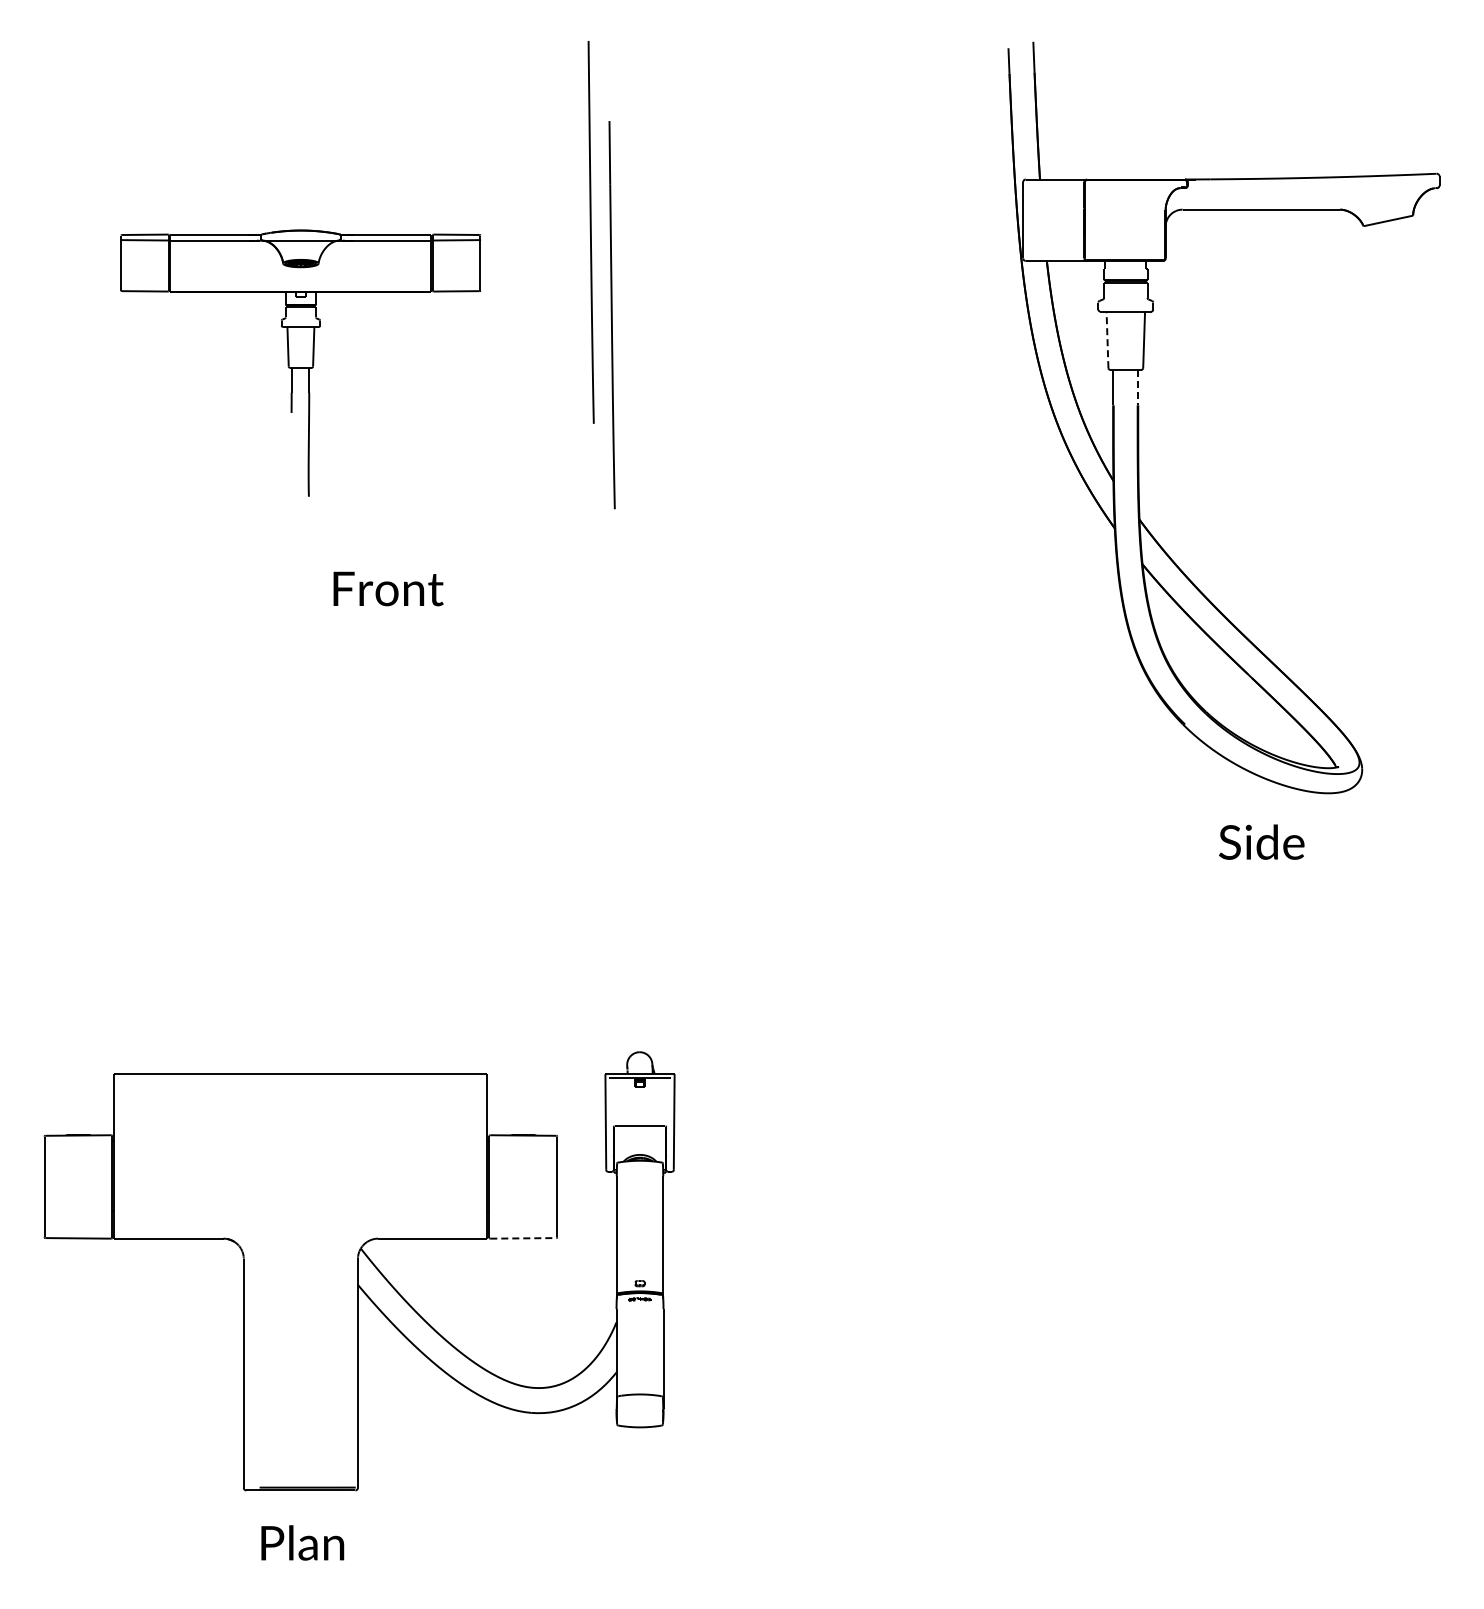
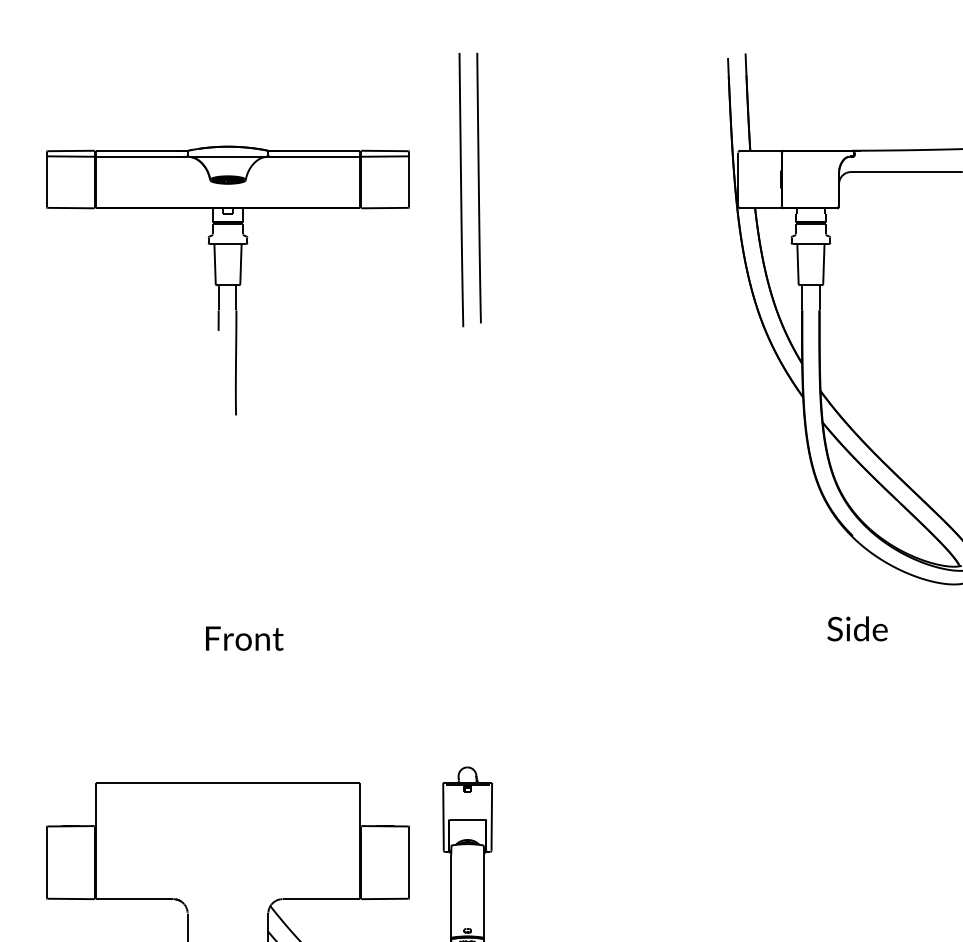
line: (590, 232) -> (478, 188), moved
line: (611, 315) -> (460, 190), moved
line: (1107, 339) -> (797, 263), dashed -> solid
part: (300, 362) -> (227, 280), size x1.43
line: (1138, 387) -> (819, 297), dashed -> solid
text: (388, 588) -> (244, 638), moved
text: (1261, 841) -> (857, 628), moved
line: (523, 1238) -> (385, 899), dashed -> solid

